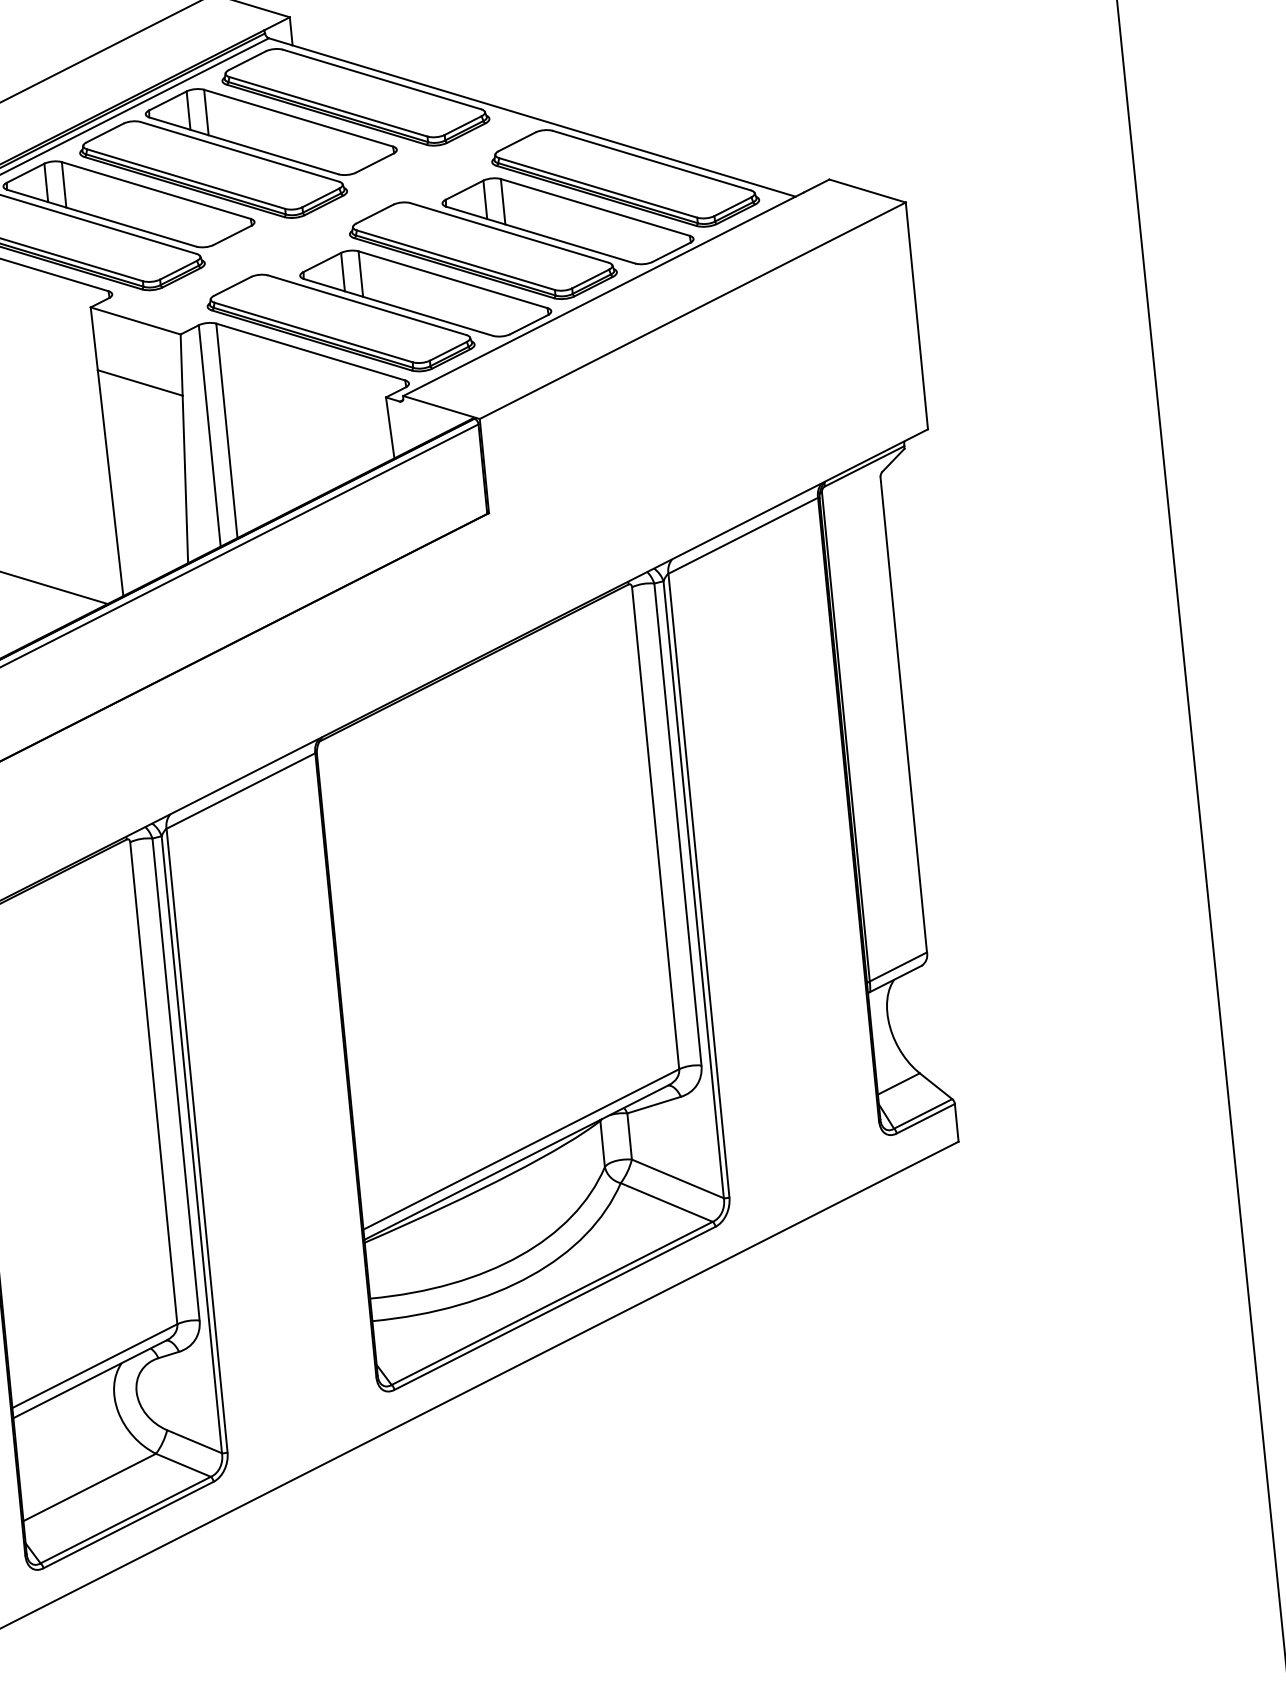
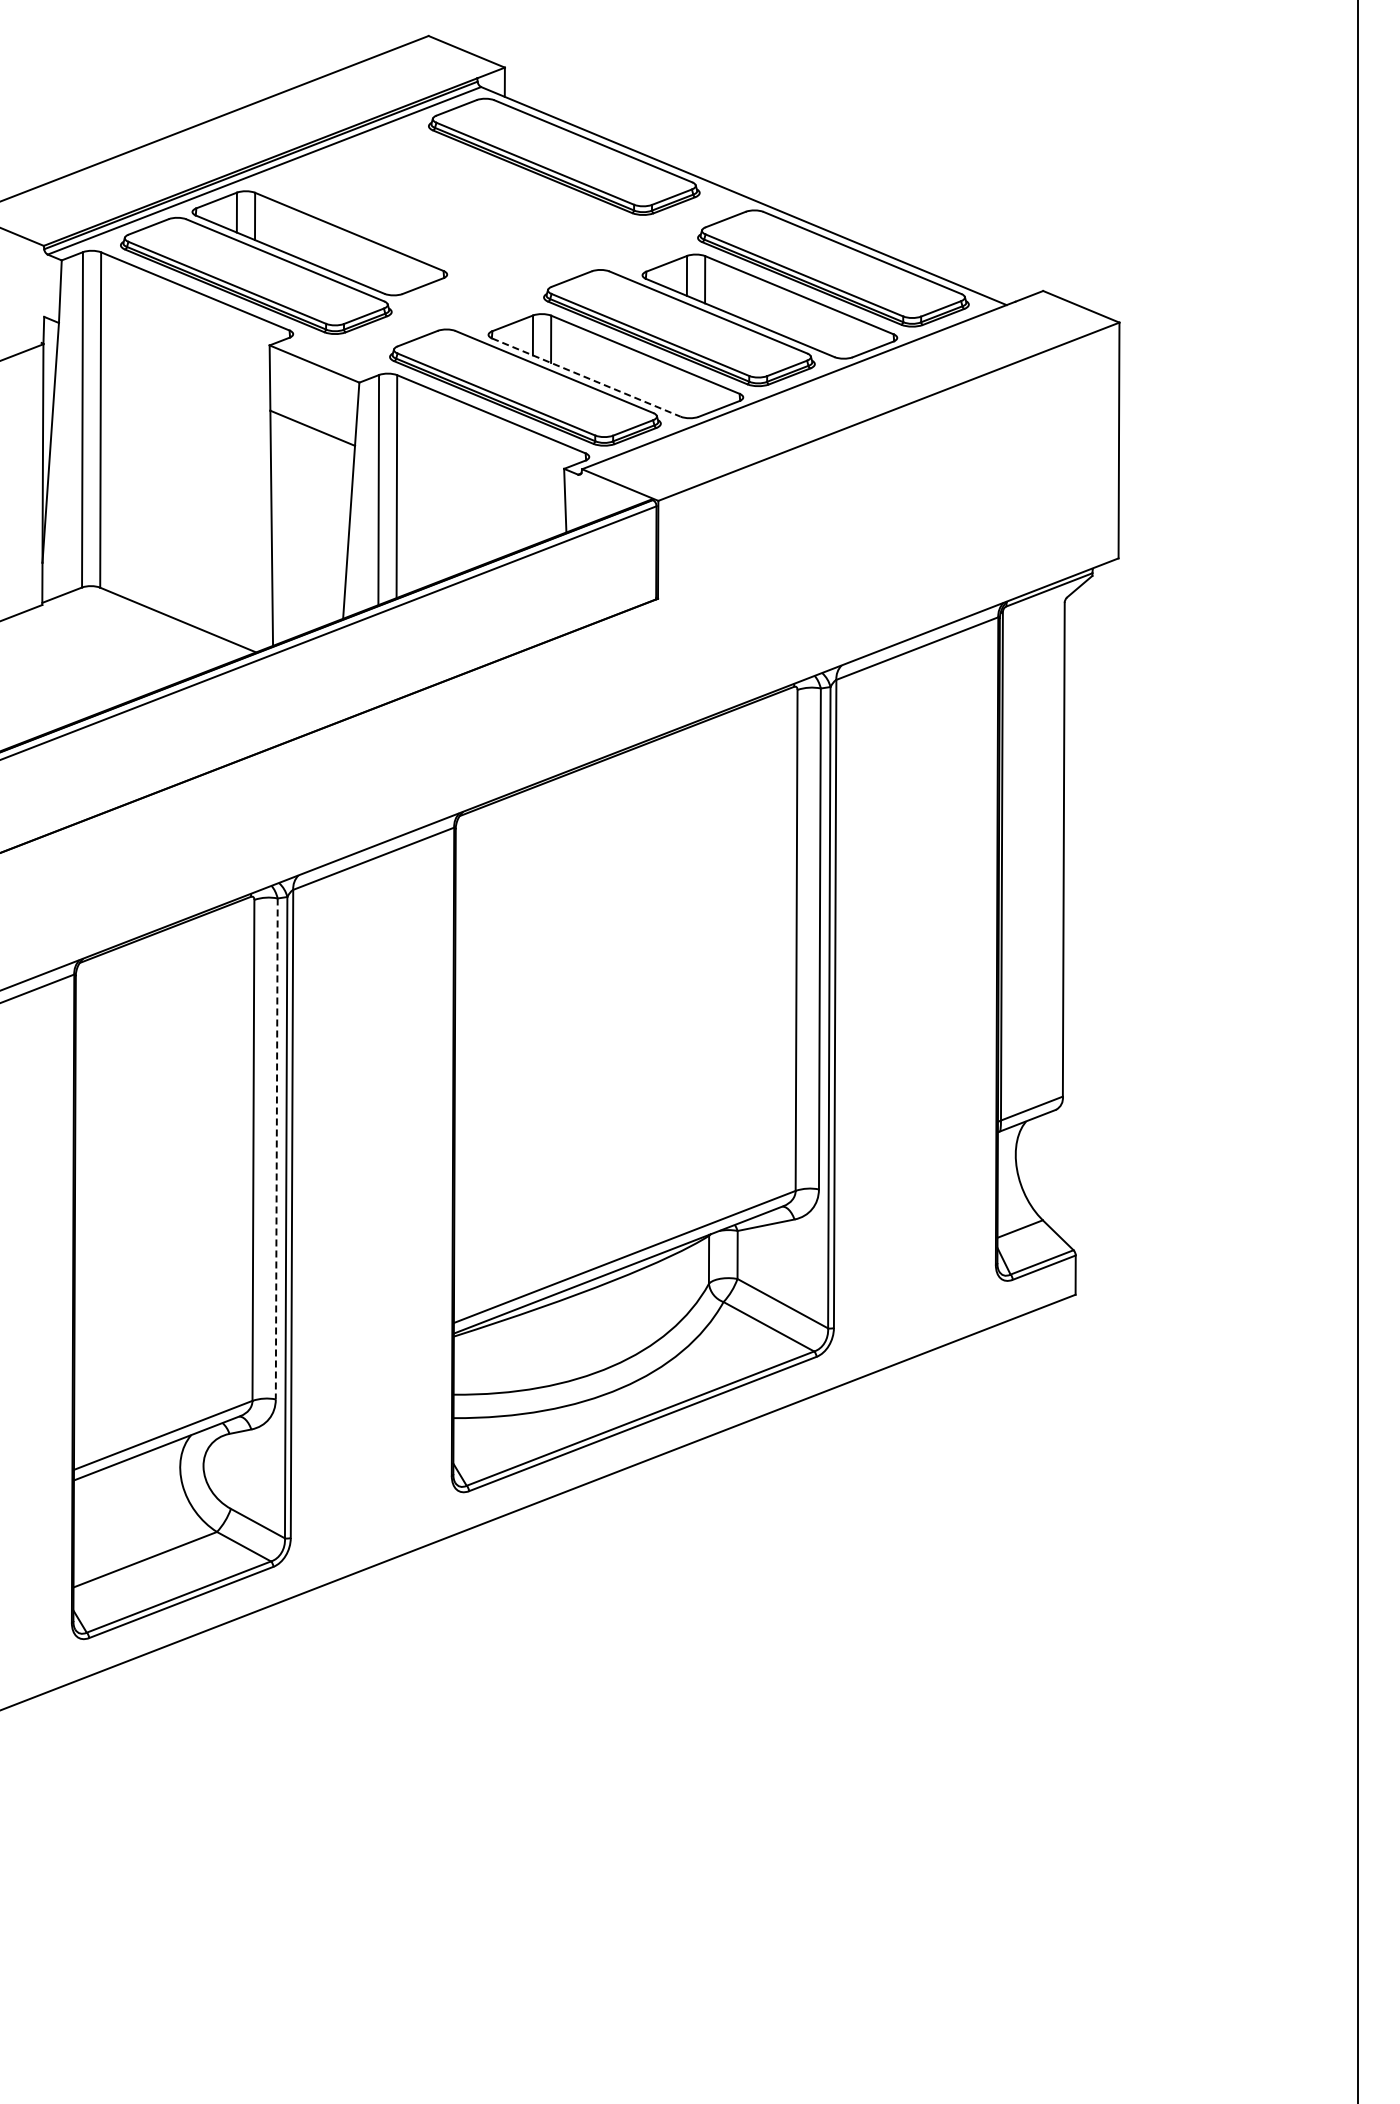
part: (239, 153) -> (438, 202), removed
line: (398, 307) -> (586, 377), solid -> dashed
line: (175, 1080) -> (276, 1149), solid -> dashed

